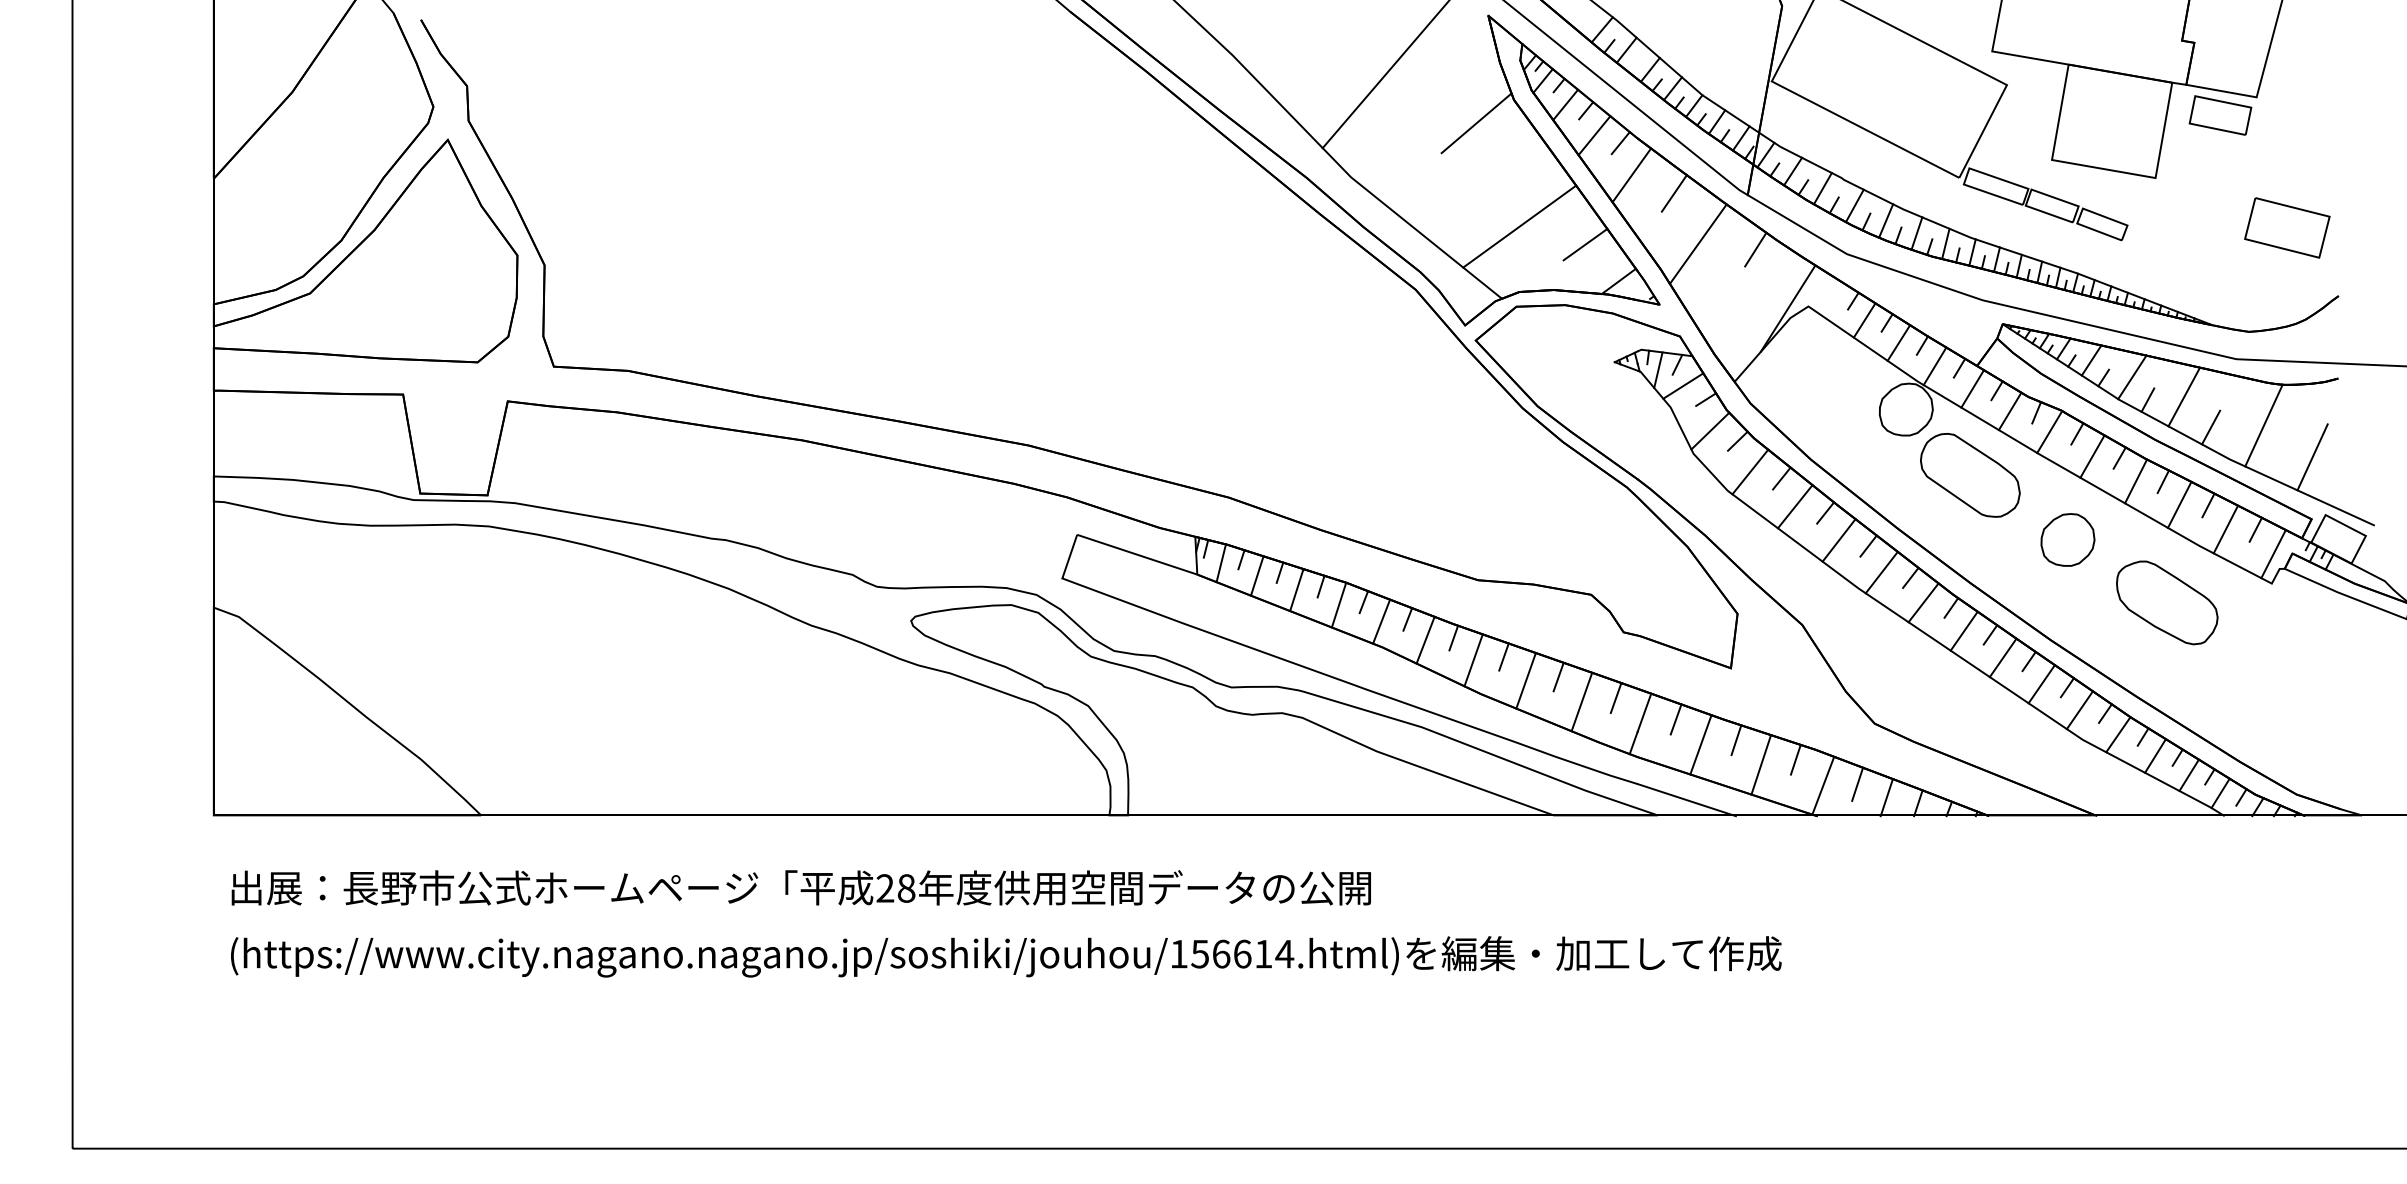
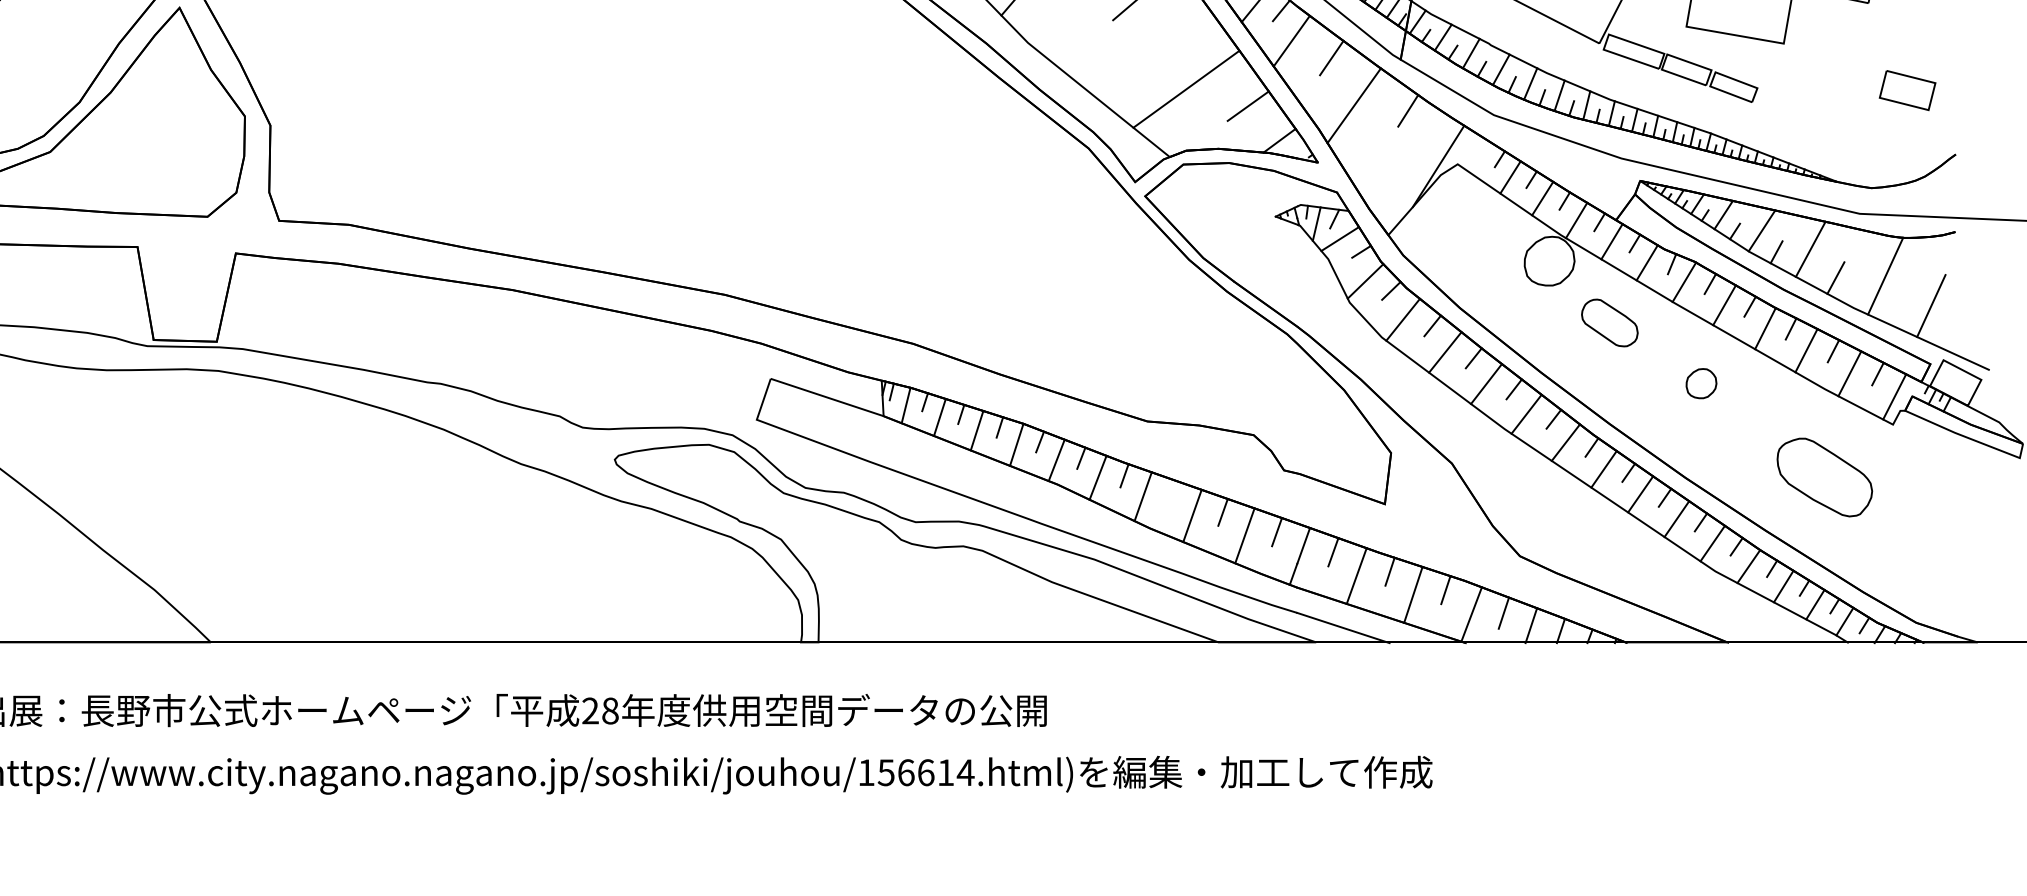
part: (2287, 227) -> (1907, 90), size x0.7
part: (1970, 475) -> (1609, 323), size x0.6
part: (2067, 539) -> (1701, 383), size x0.6
part: (2167, 602) -> (1825, 477), moved
line: (1503, 656) -> (1171, 493), removed

